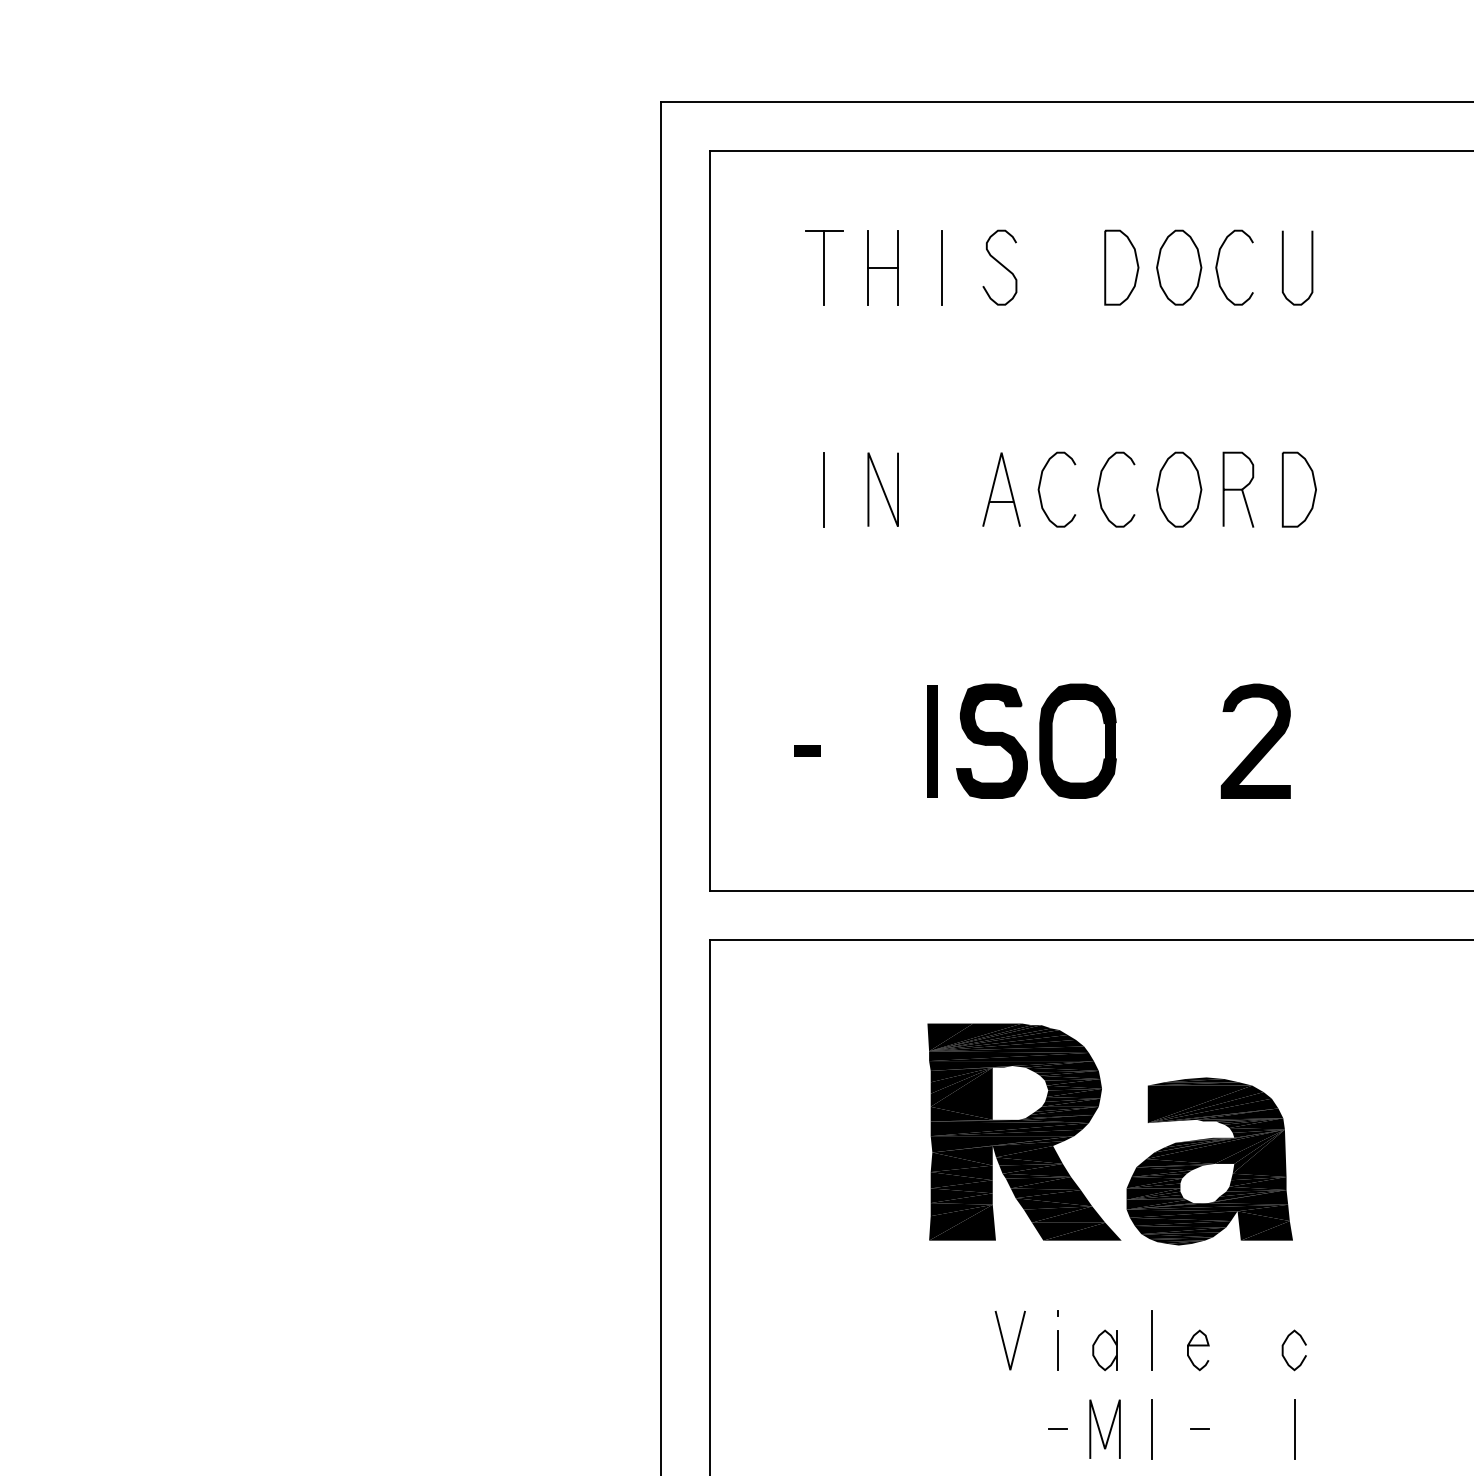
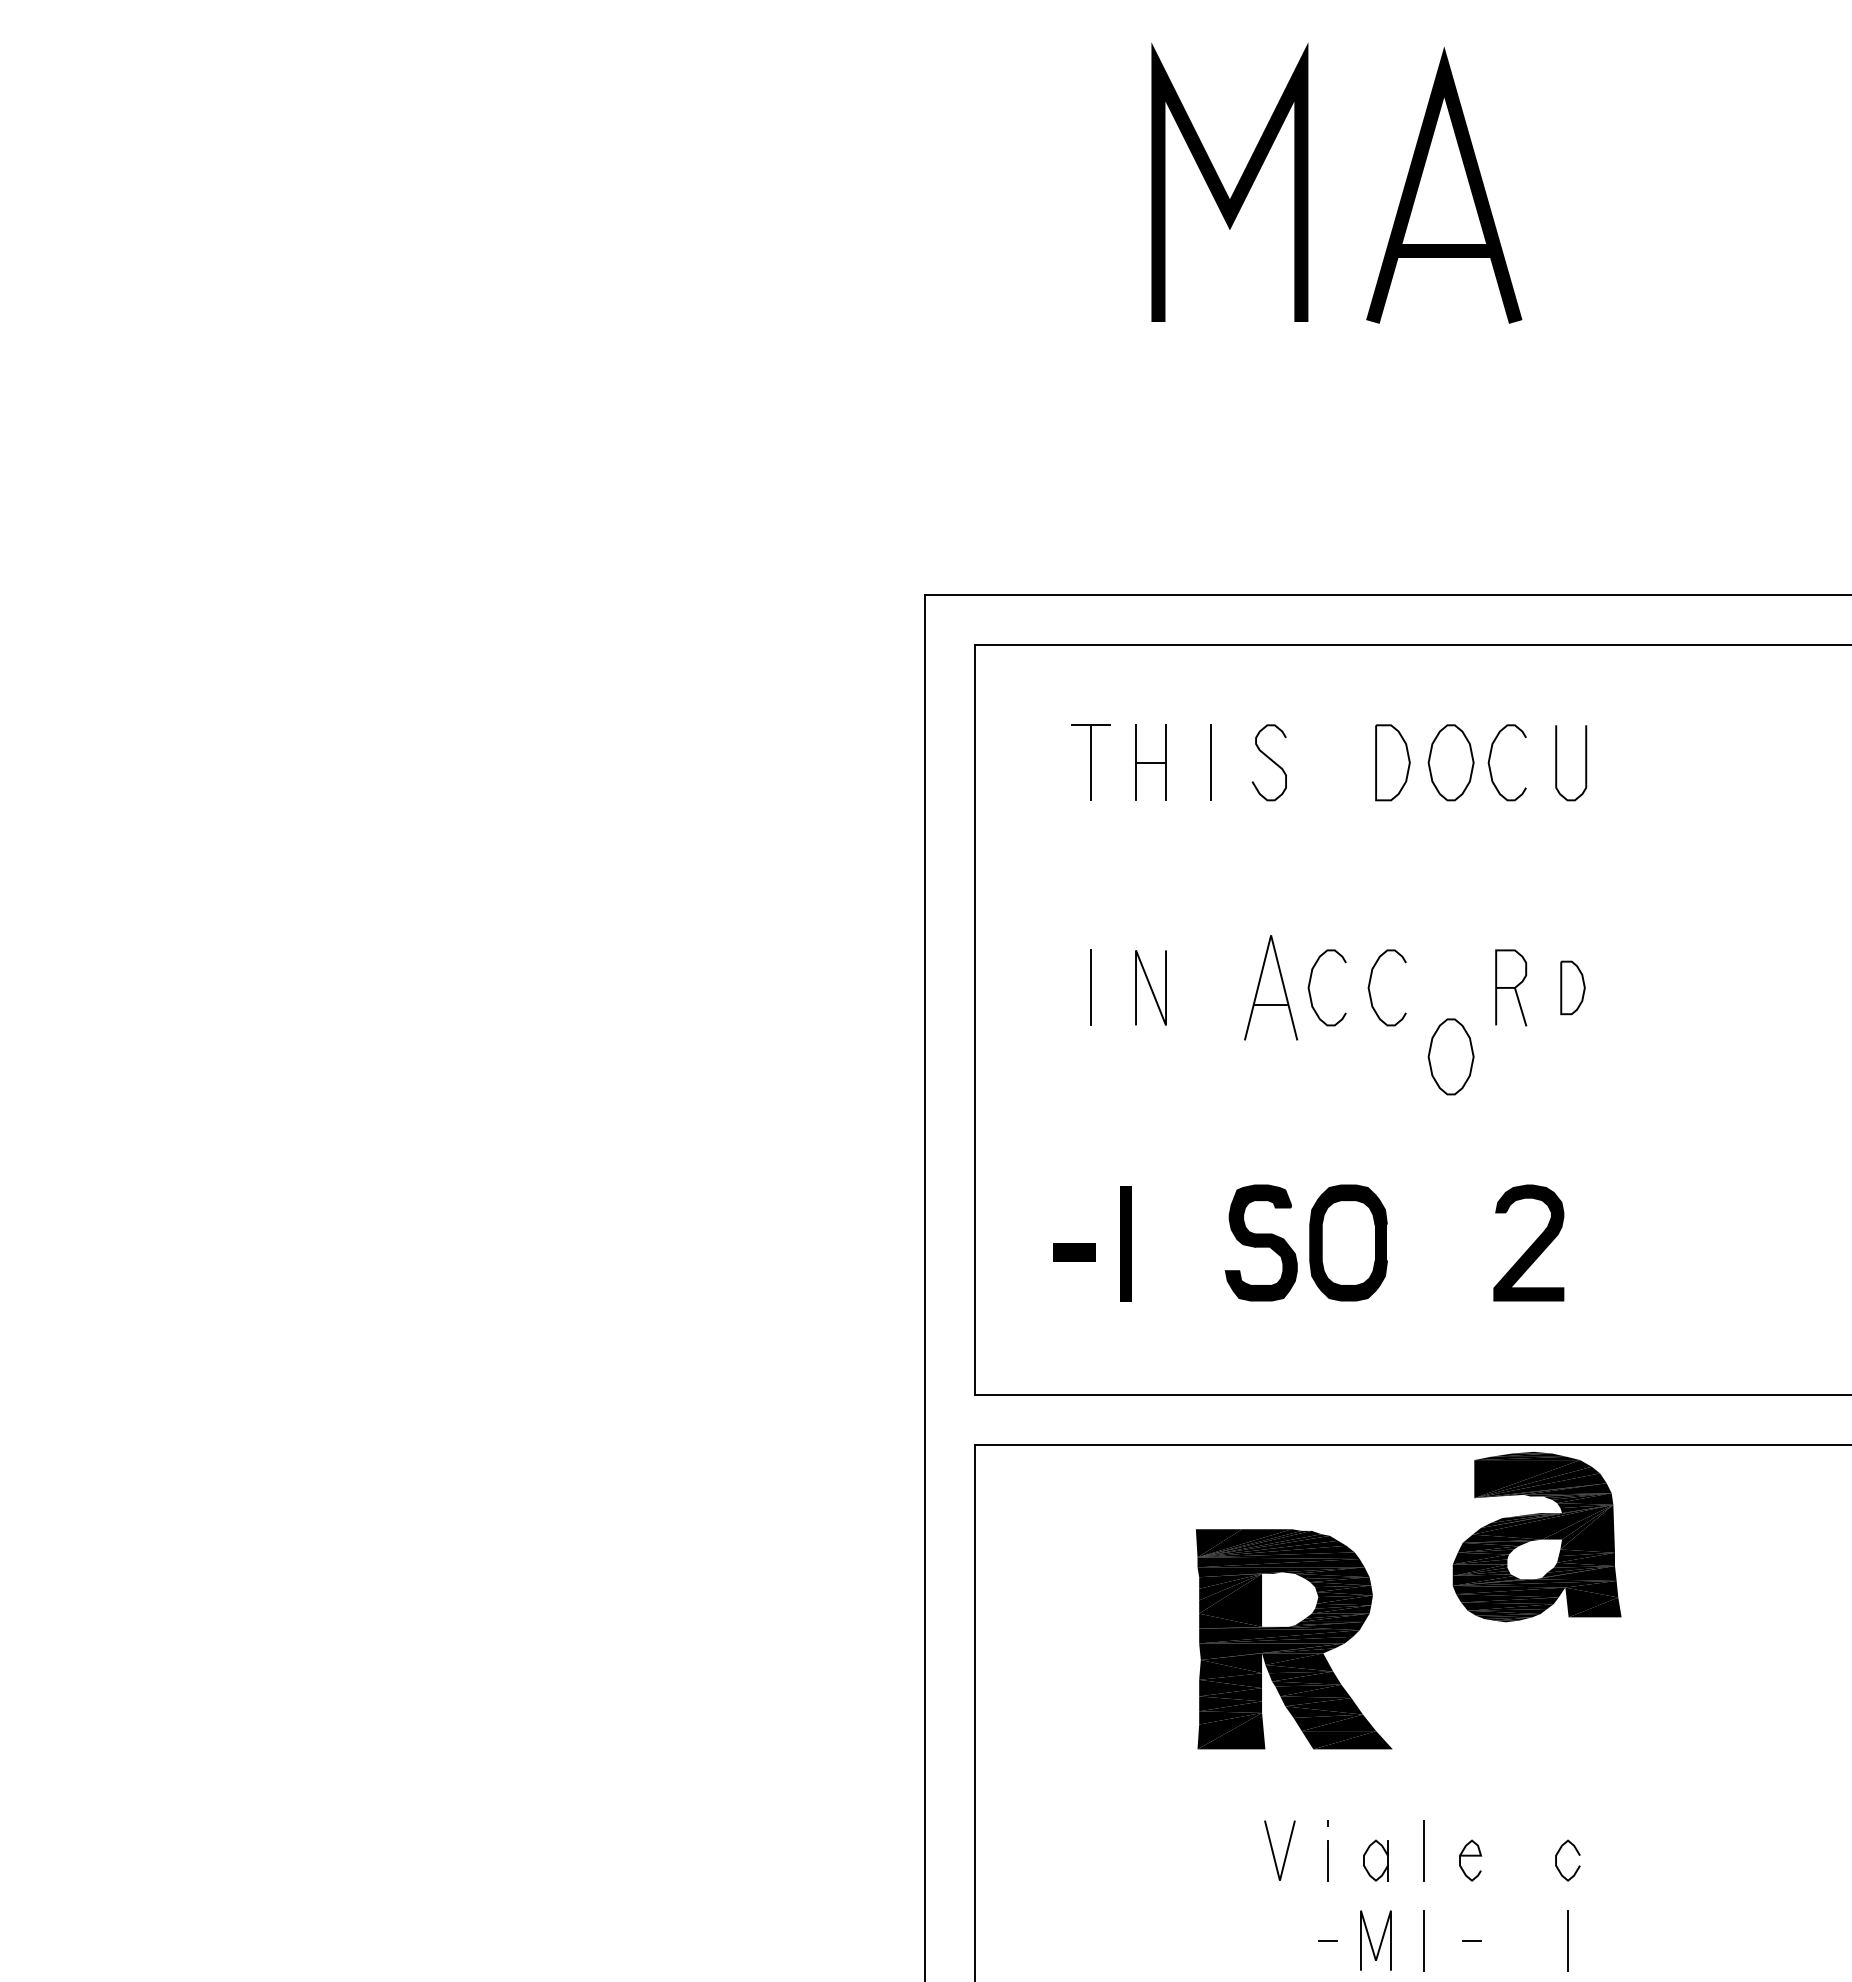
part: (1001, 489) -> (1270, 987), size x1.4
part: (1178, 489) -> (1450, 1056), moved
part: (1298, 489) -> (1572, 987), size x0.7
part: (932, 740) -> (1125, 1243), moved
part: (807, 750) -> (1074, 1252), size x1.6
part: (1209, 1161) -> (1536, 1537), moved

